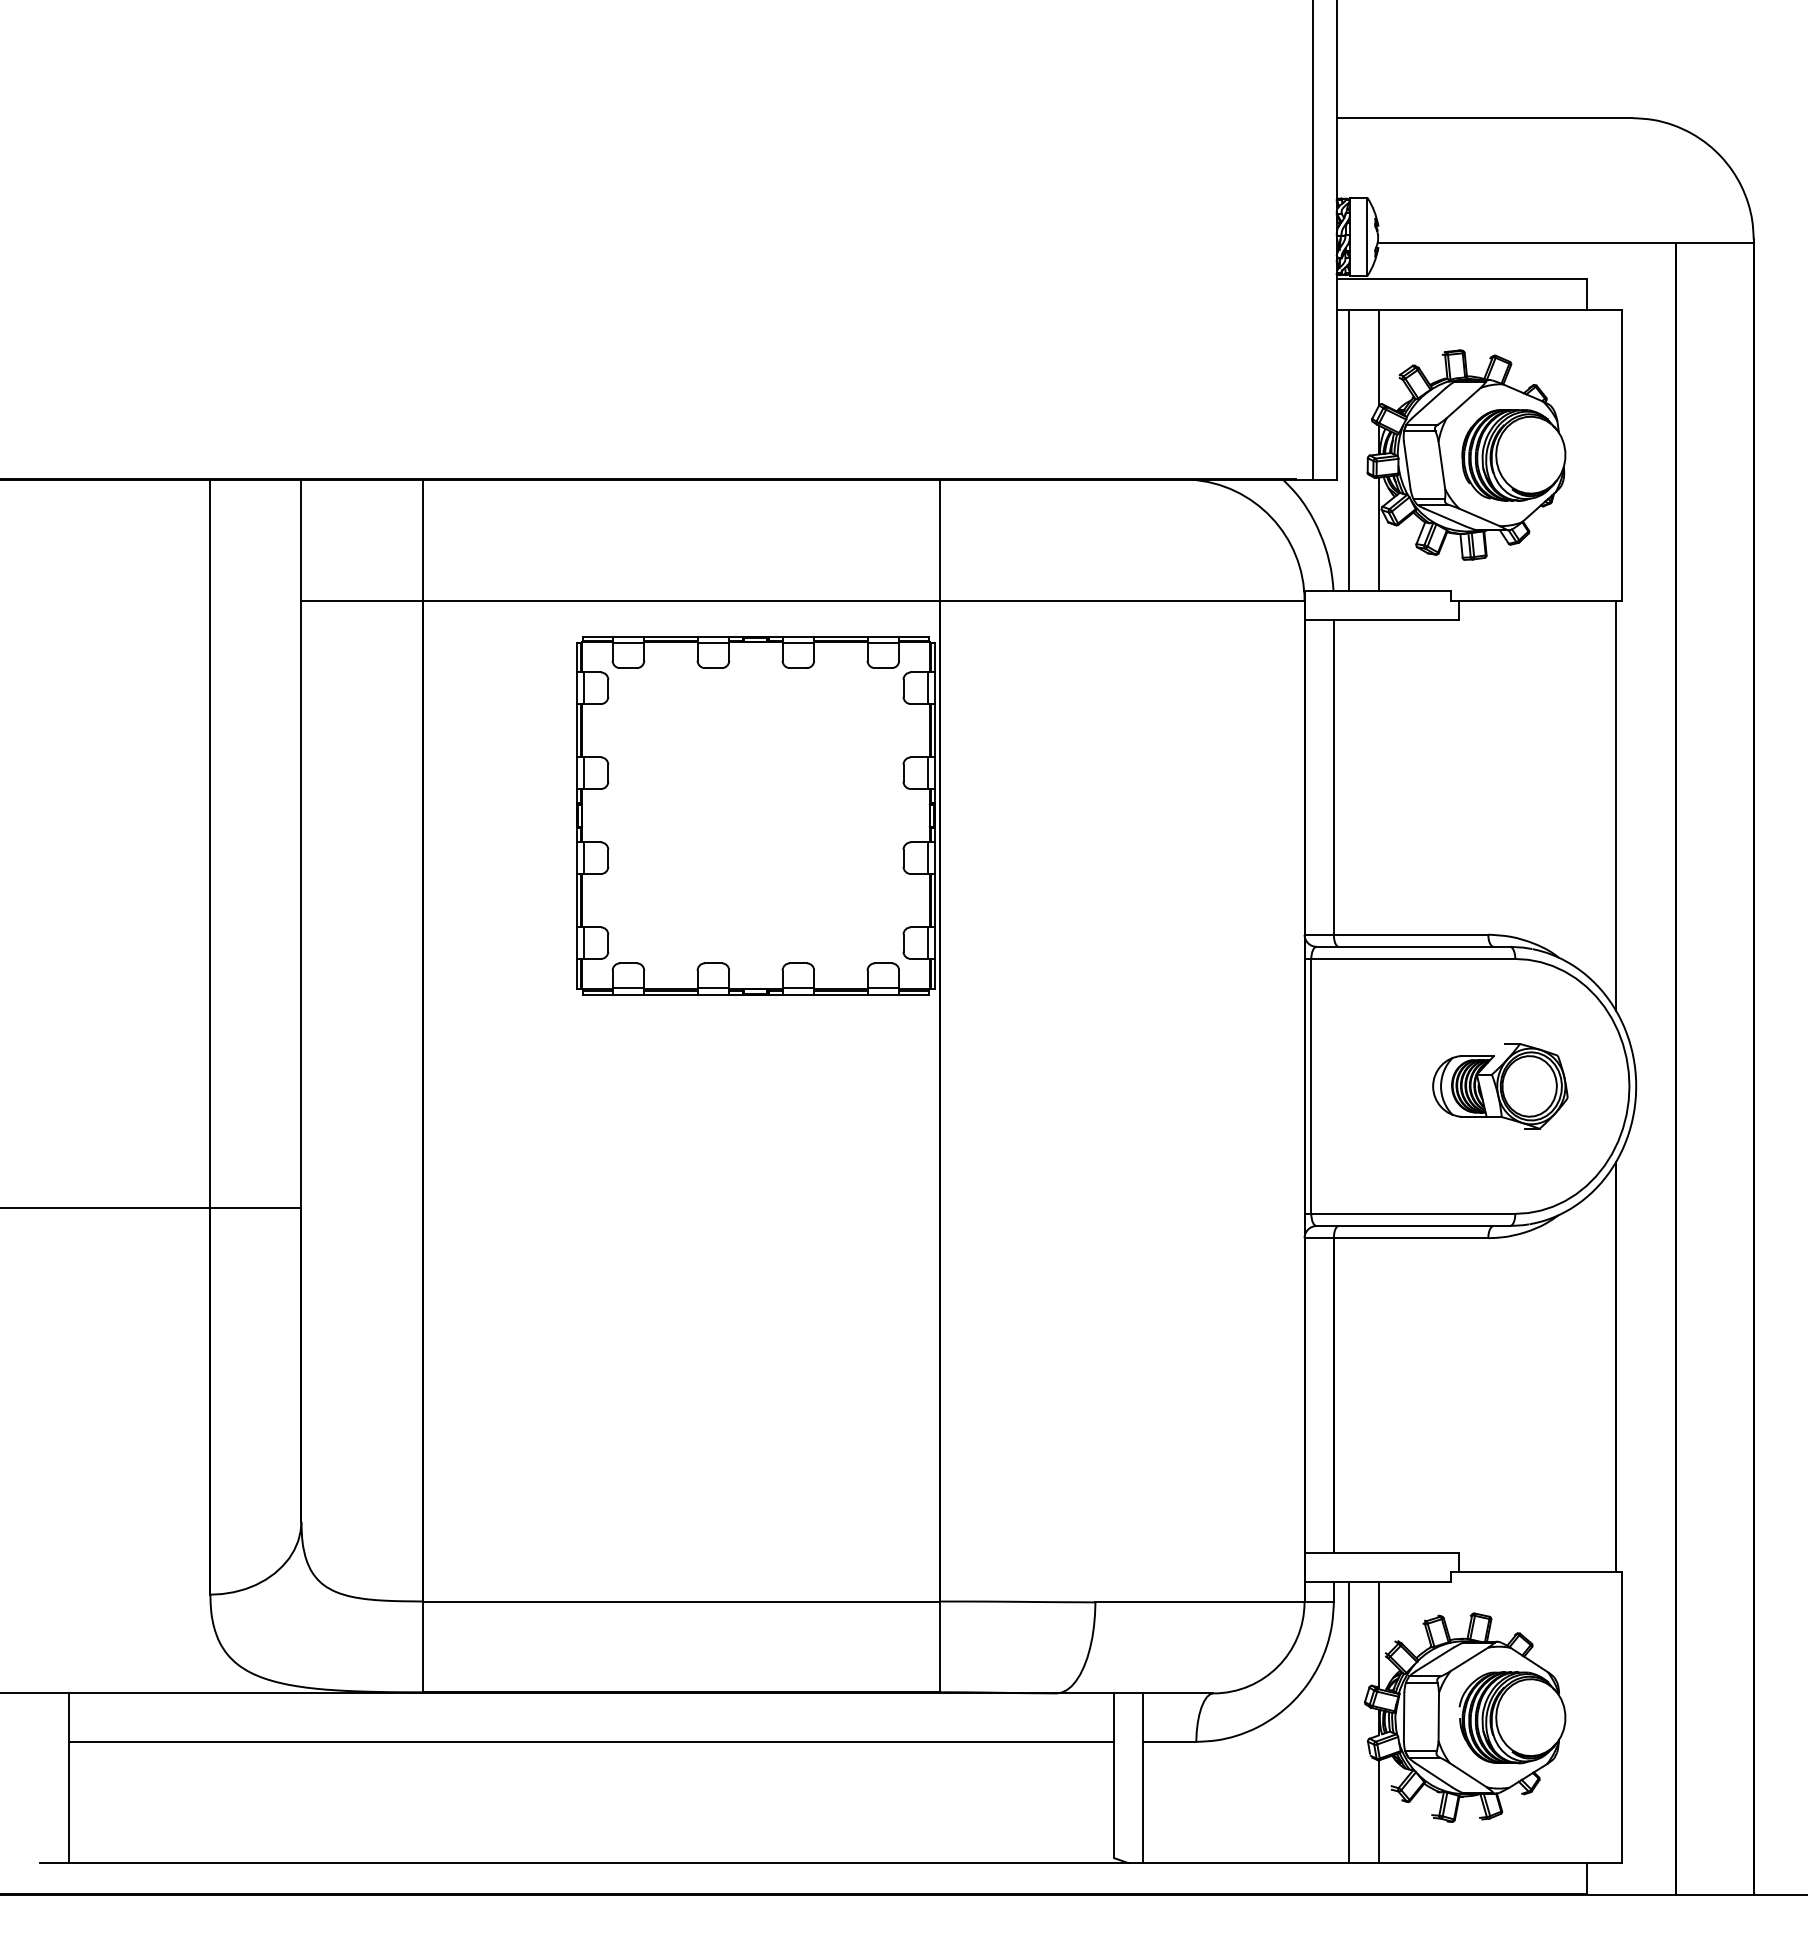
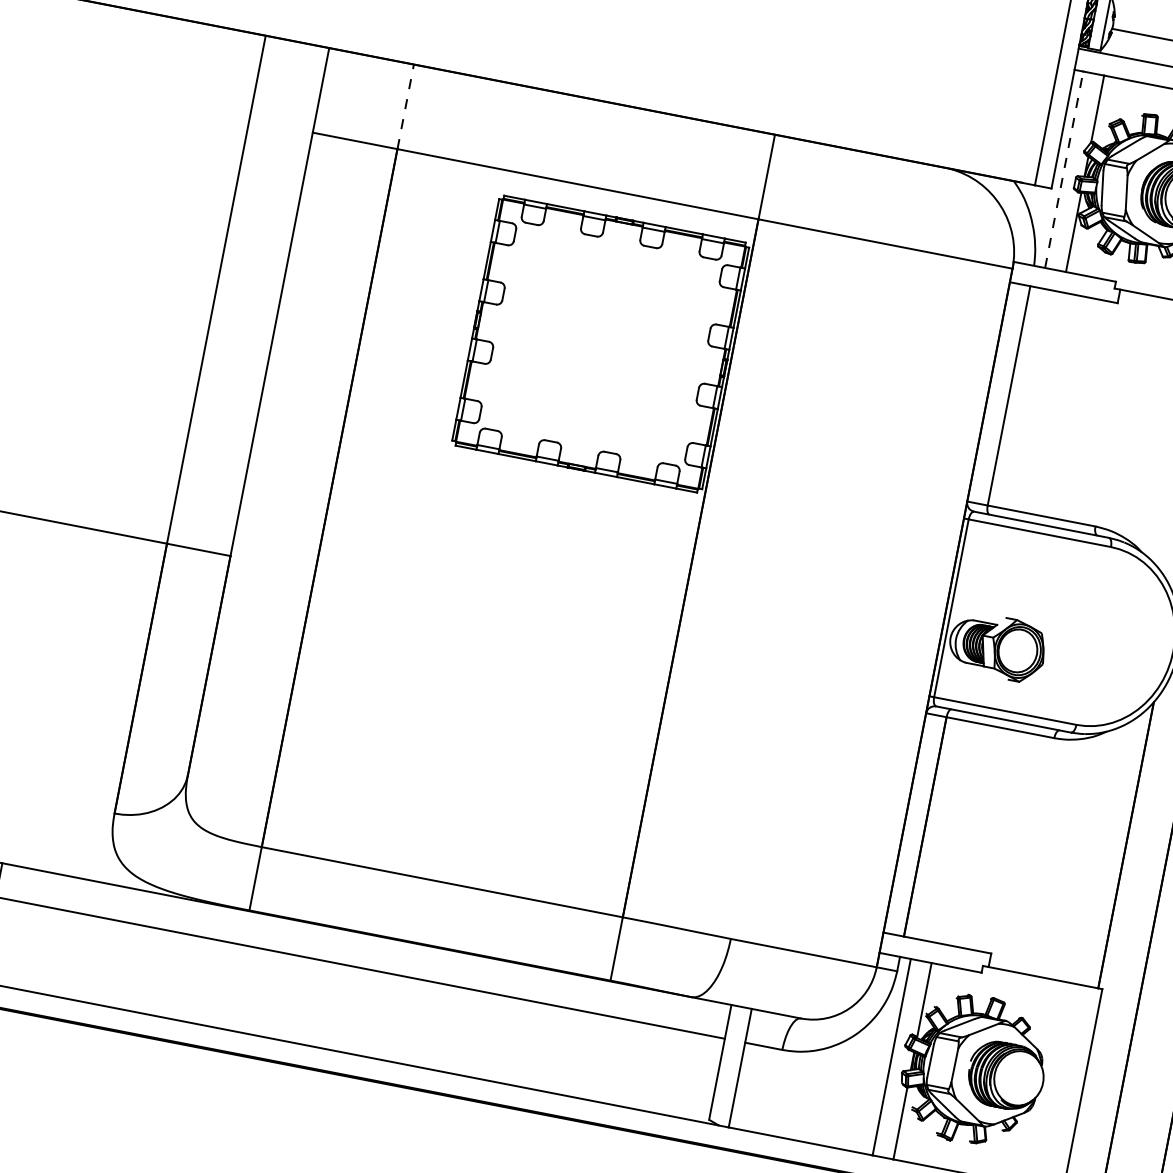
line: (1349, 450) -> (1064, 169), solid -> dashed
line: (422, 540) -> (405, 106), solid -> dashed
part: (1500, 1086) -> (997, 647), moved

